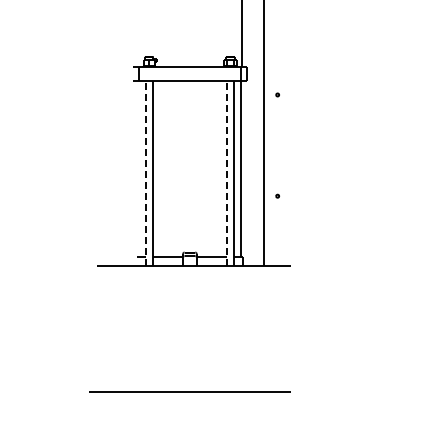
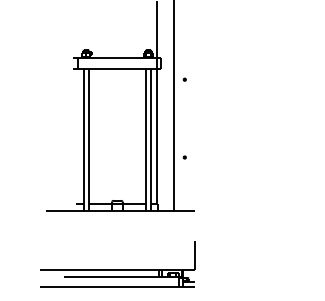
line: (145, 172) -> (83, 139), dashed -> solid
line: (227, 172) -> (146, 139), dashed -> solid
part: (190, 342) -> (117, 269), added

